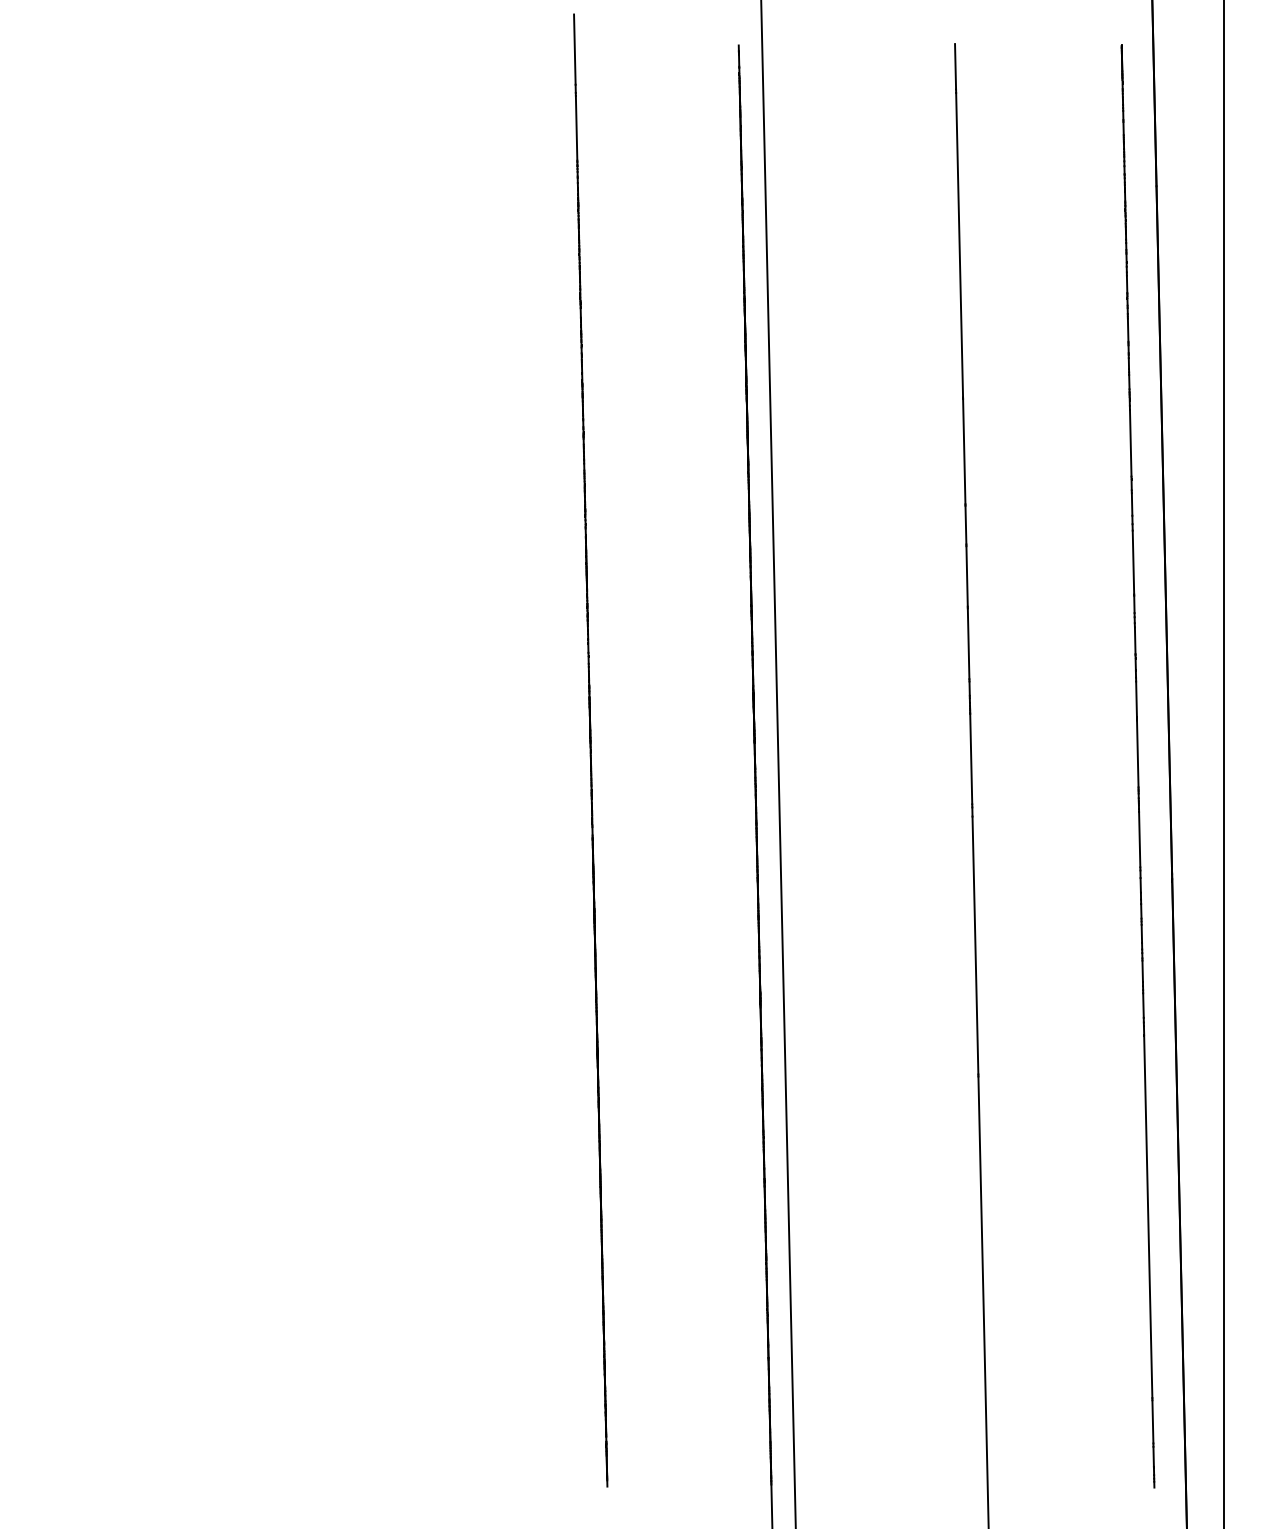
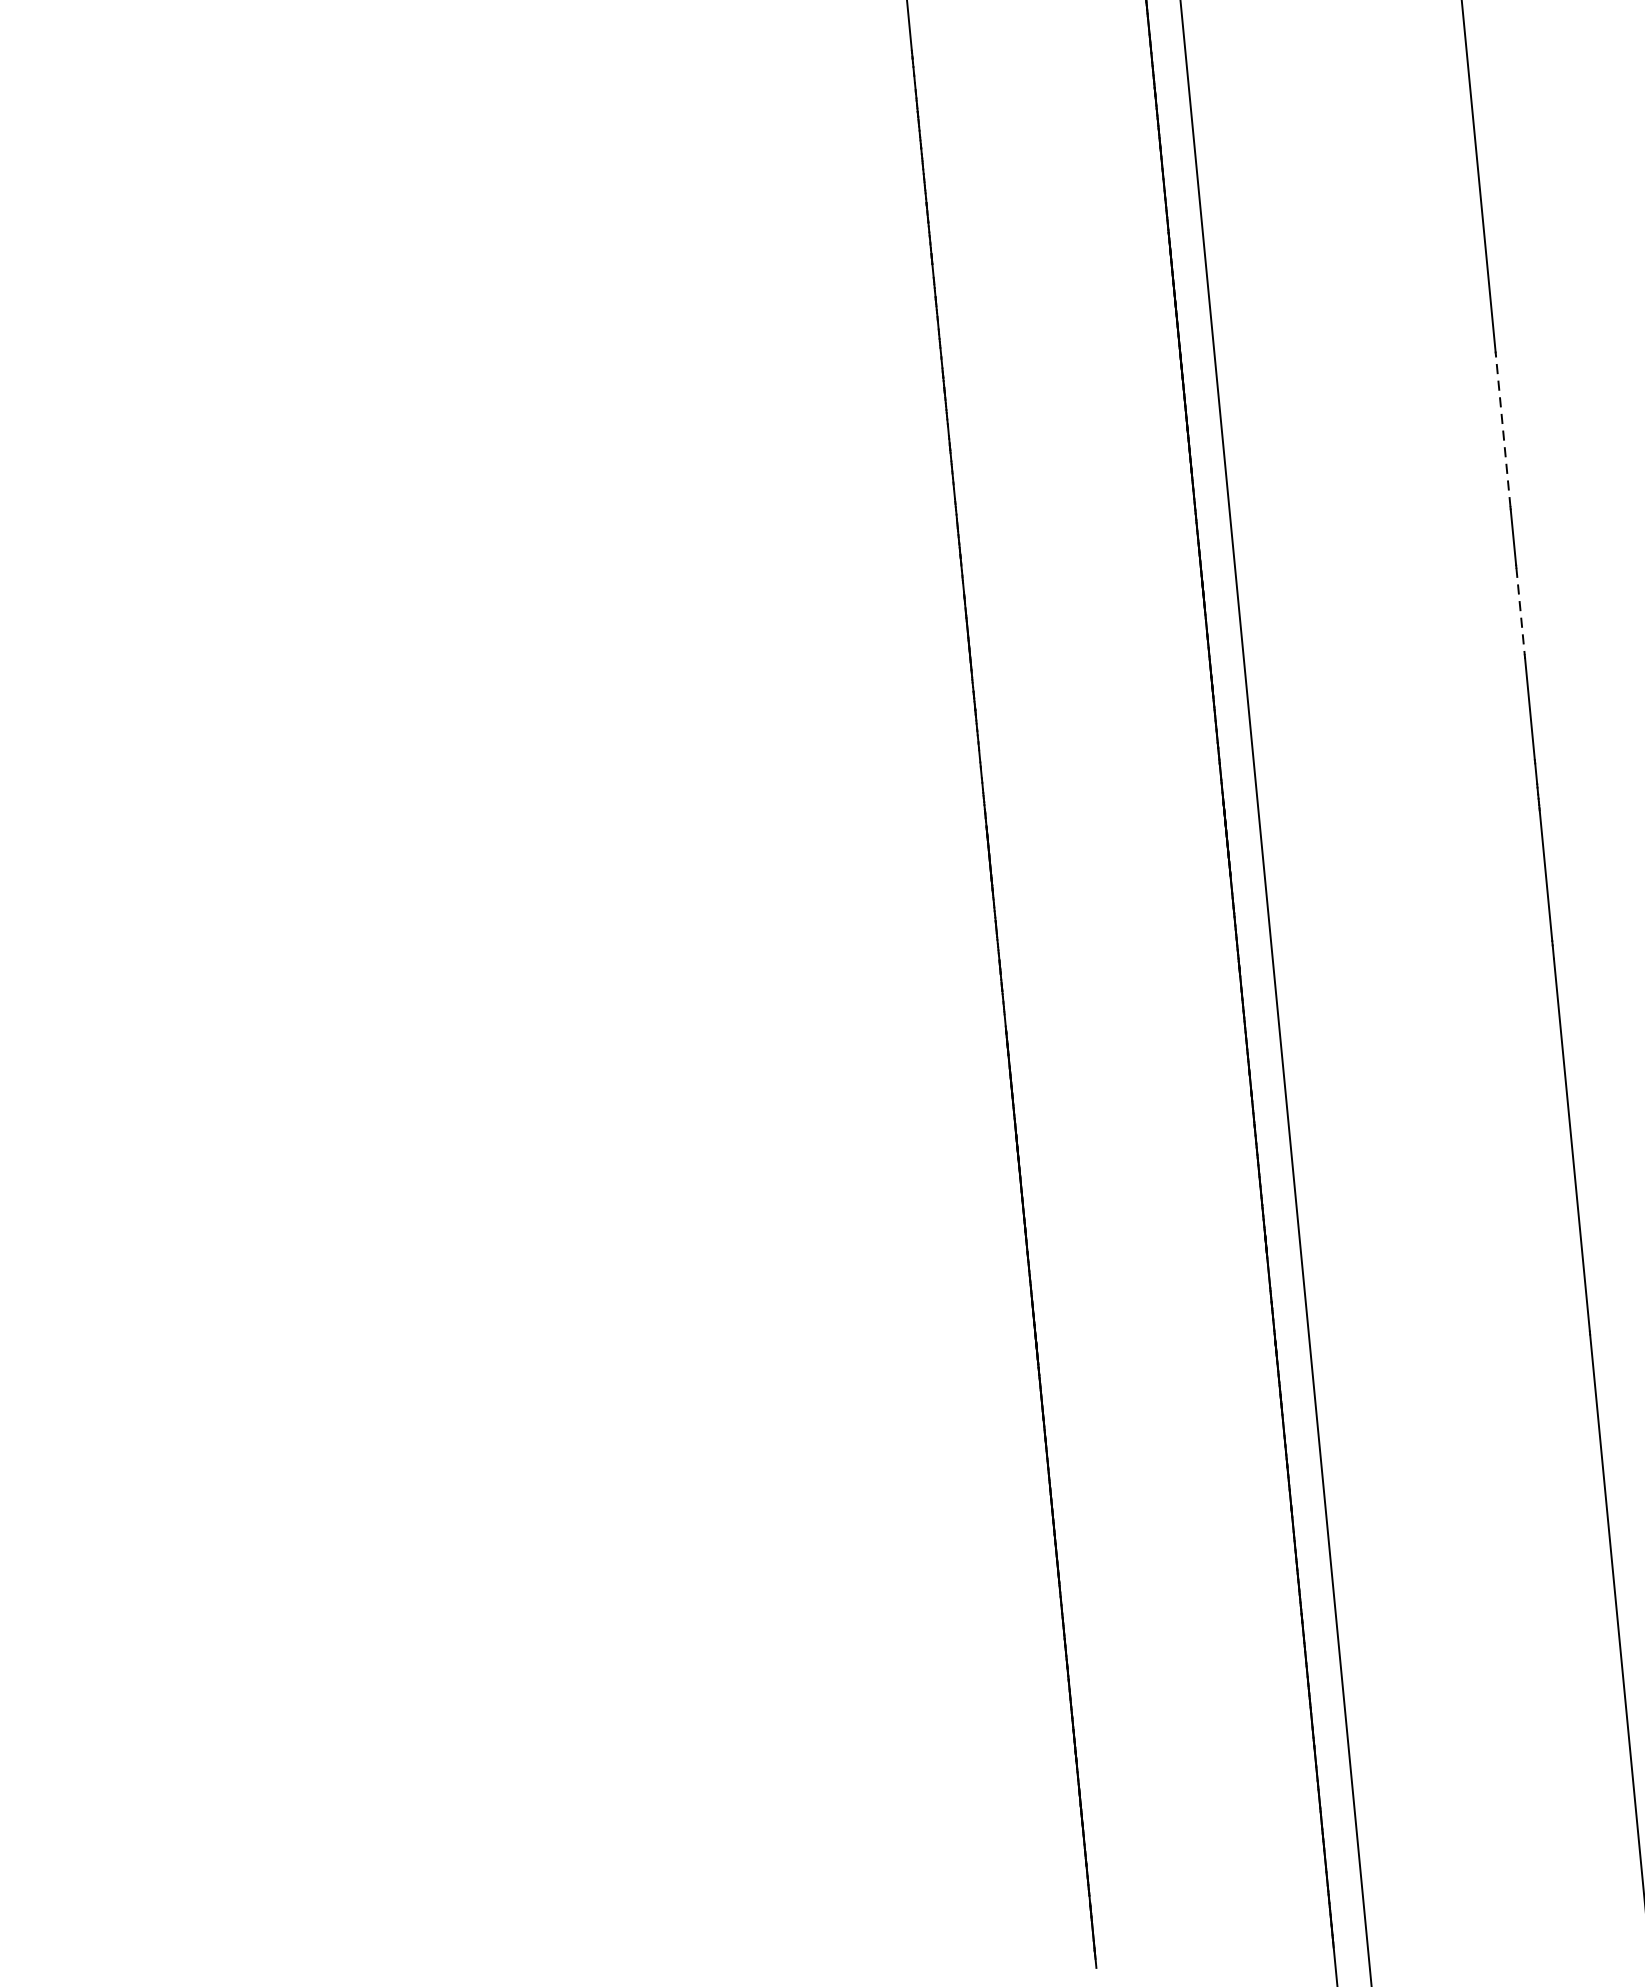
line: (964, 451) -> (1503, 430), solid -> dashed
line: (967, 576) -> (1521, 611), solid -> dashed

